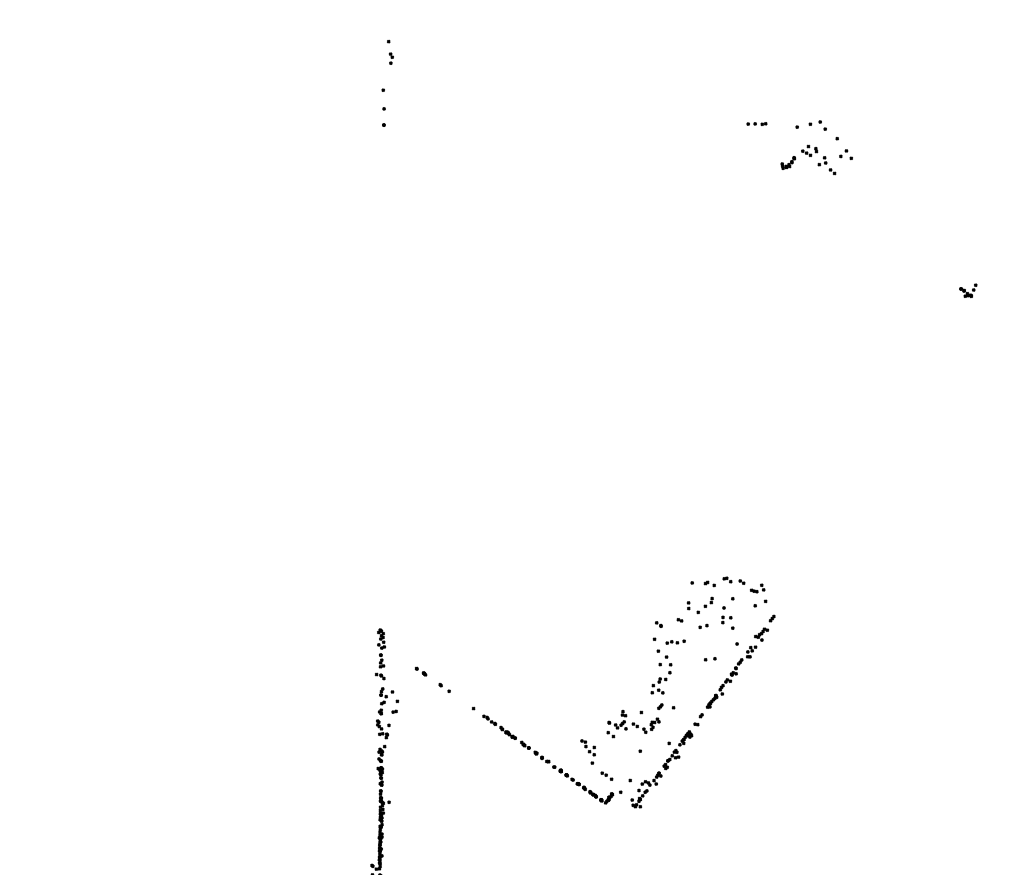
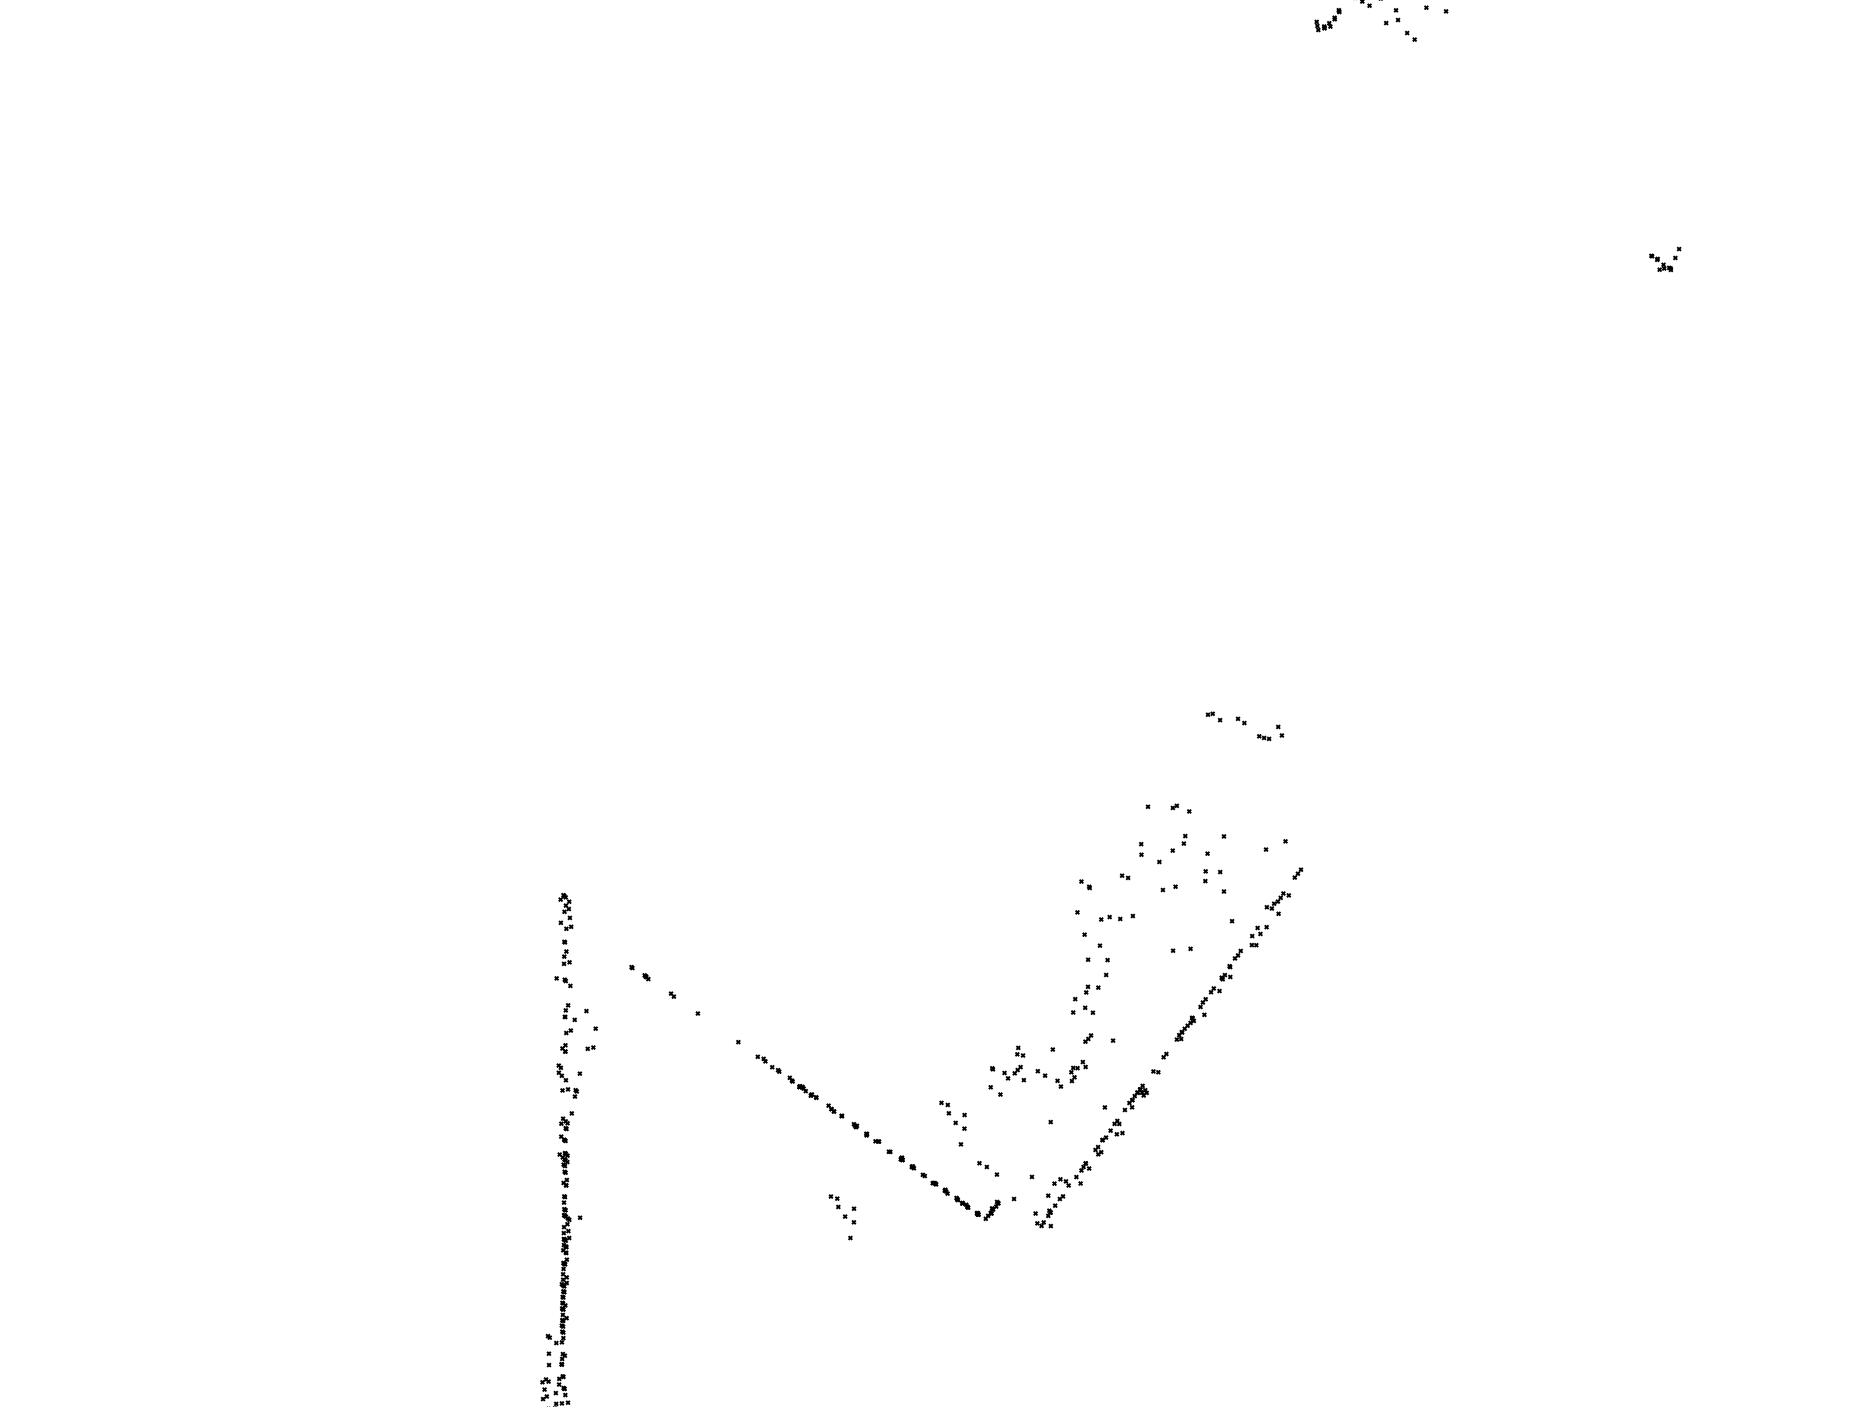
part: (743, 584) -> (1244, 725), moved
part: (444, 687) -> (683, 1002), size x1.6
part: (528, 801) -> (841, 1216), added

